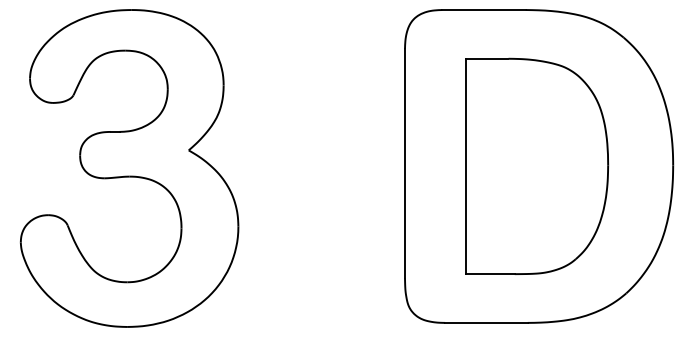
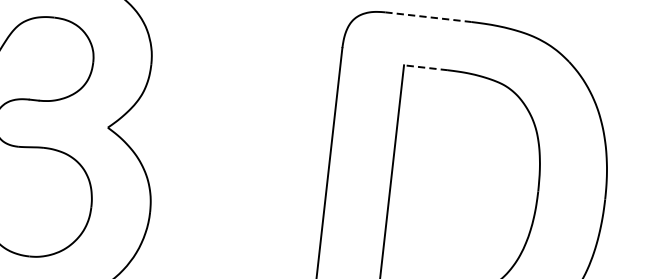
line: (484, 10) -> (428, 17), solid -> dashed
line: (486, 58) -> (425, 67), solid -> dashed

